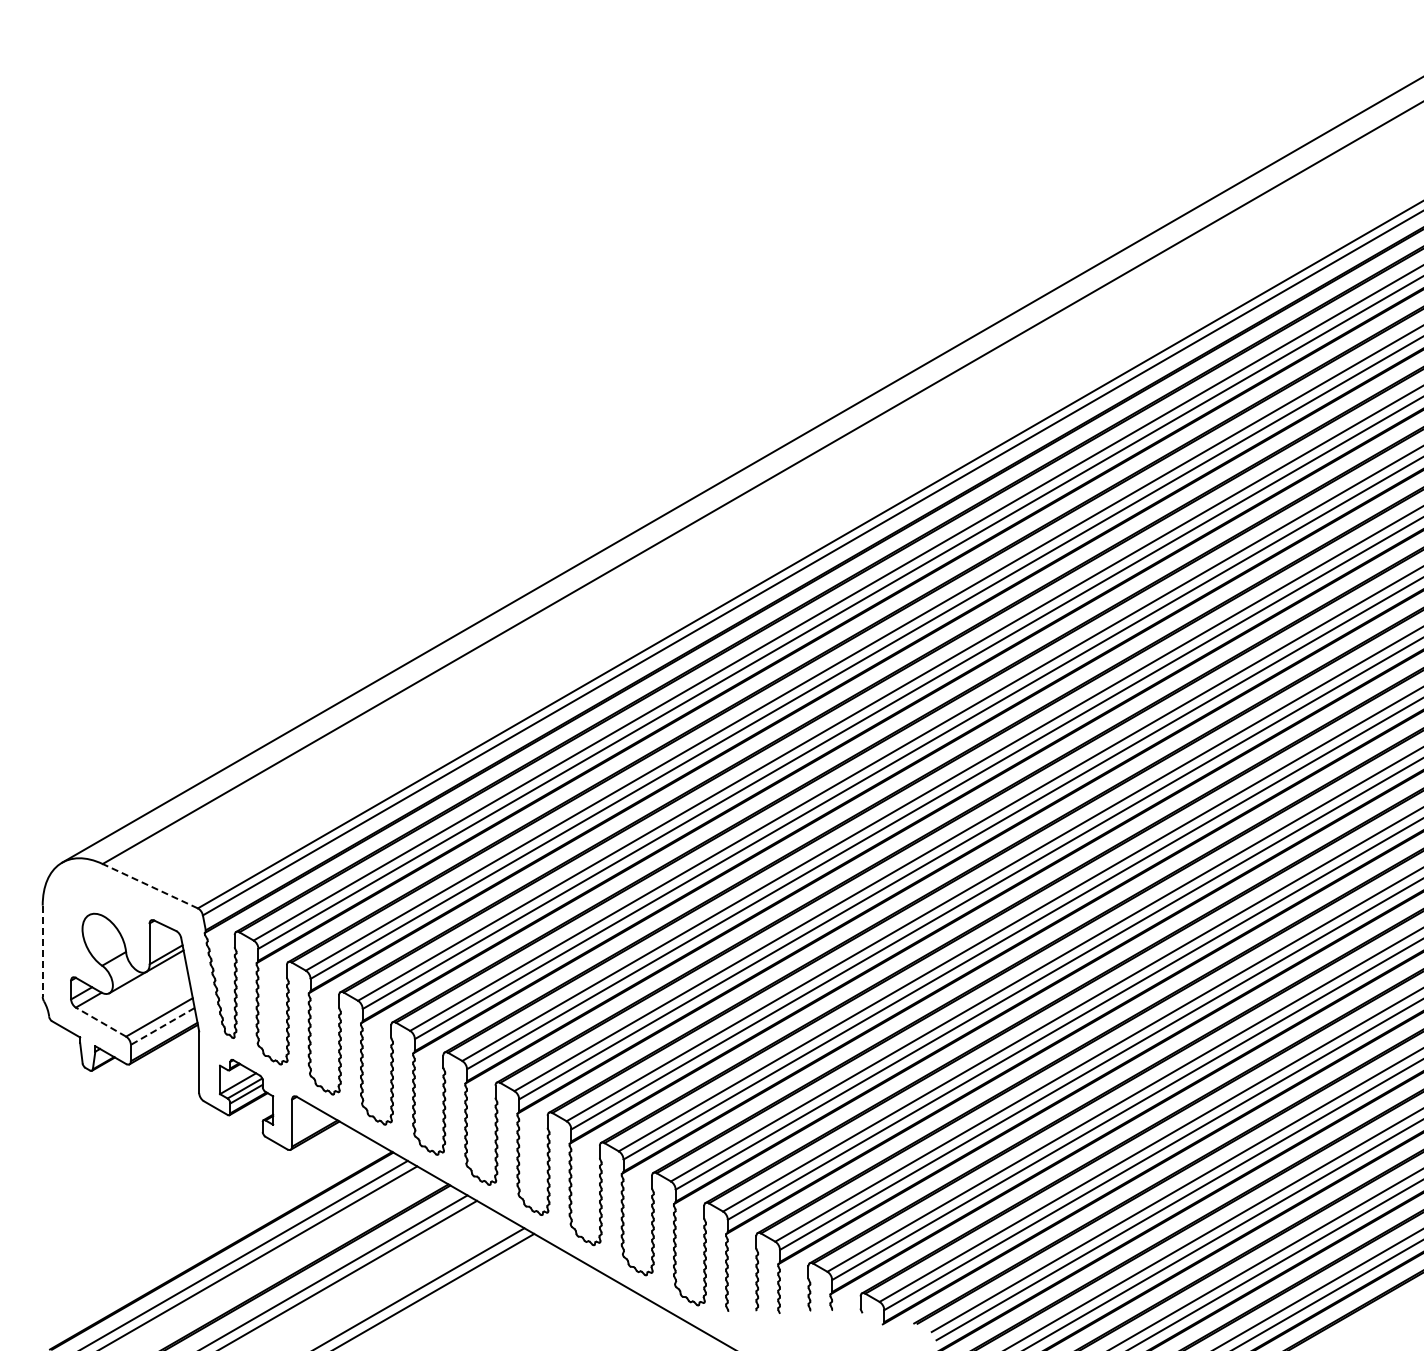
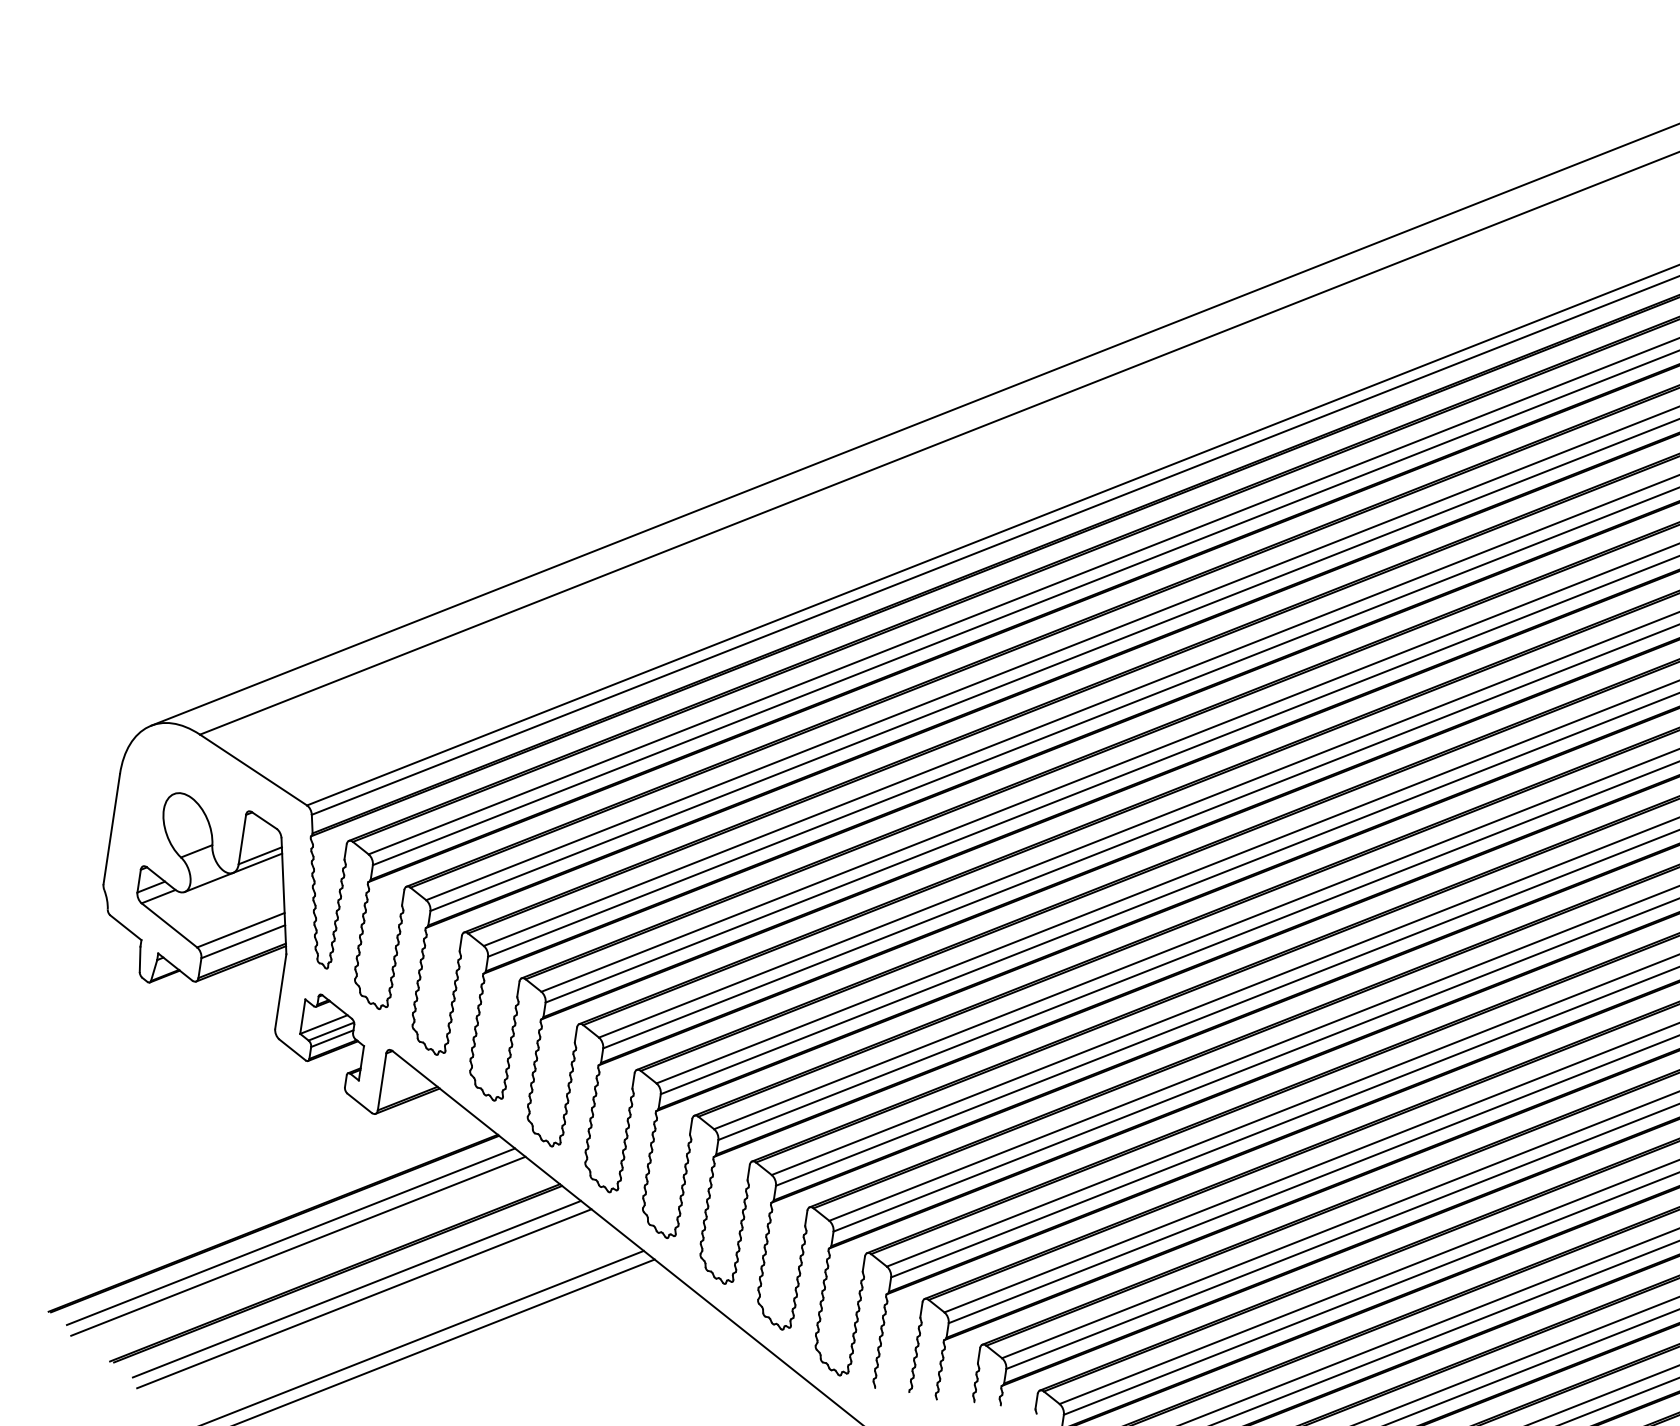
line: (150, 886) -> (253, 770), dashed -> solid
line: (42, 951) -> (111, 829), dashed -> solid
line: (100, 1021) -> (168, 924), dashed -> solid
line: (162, 1026) -> (242, 941), dashed -> solid

